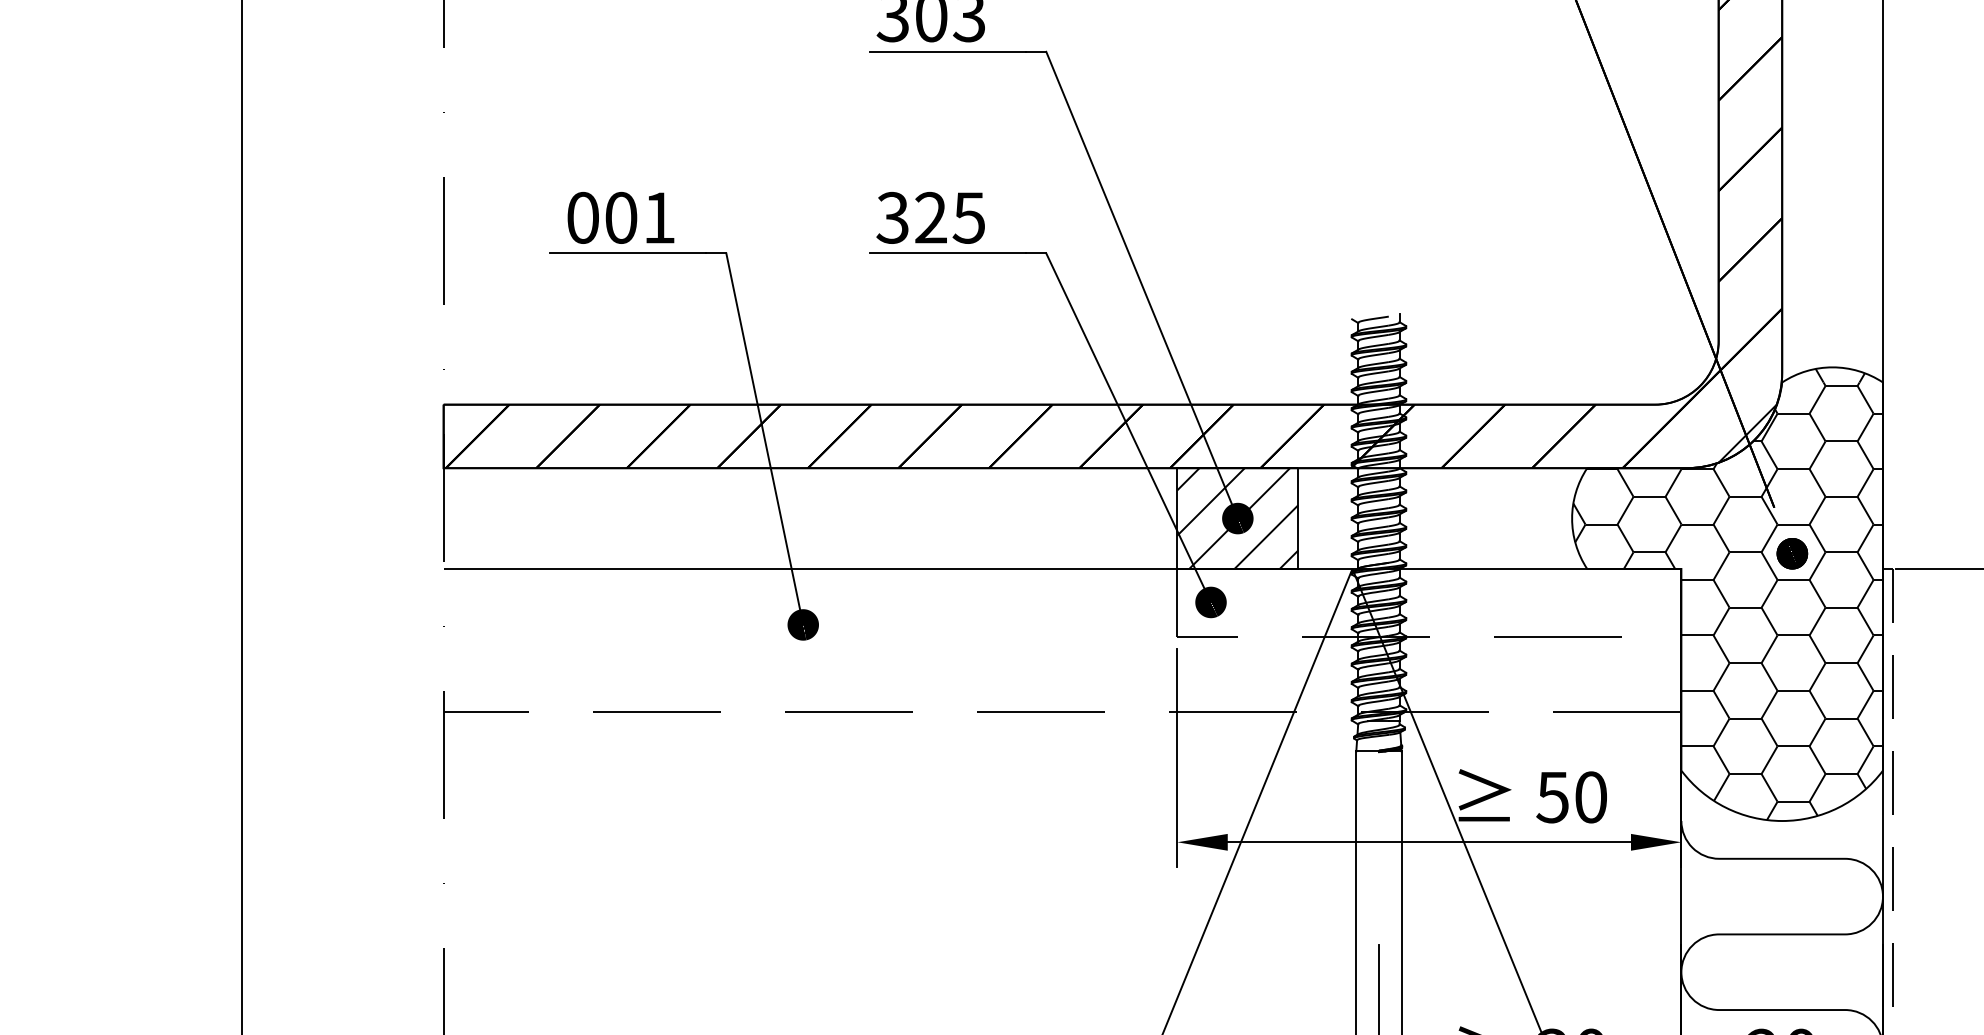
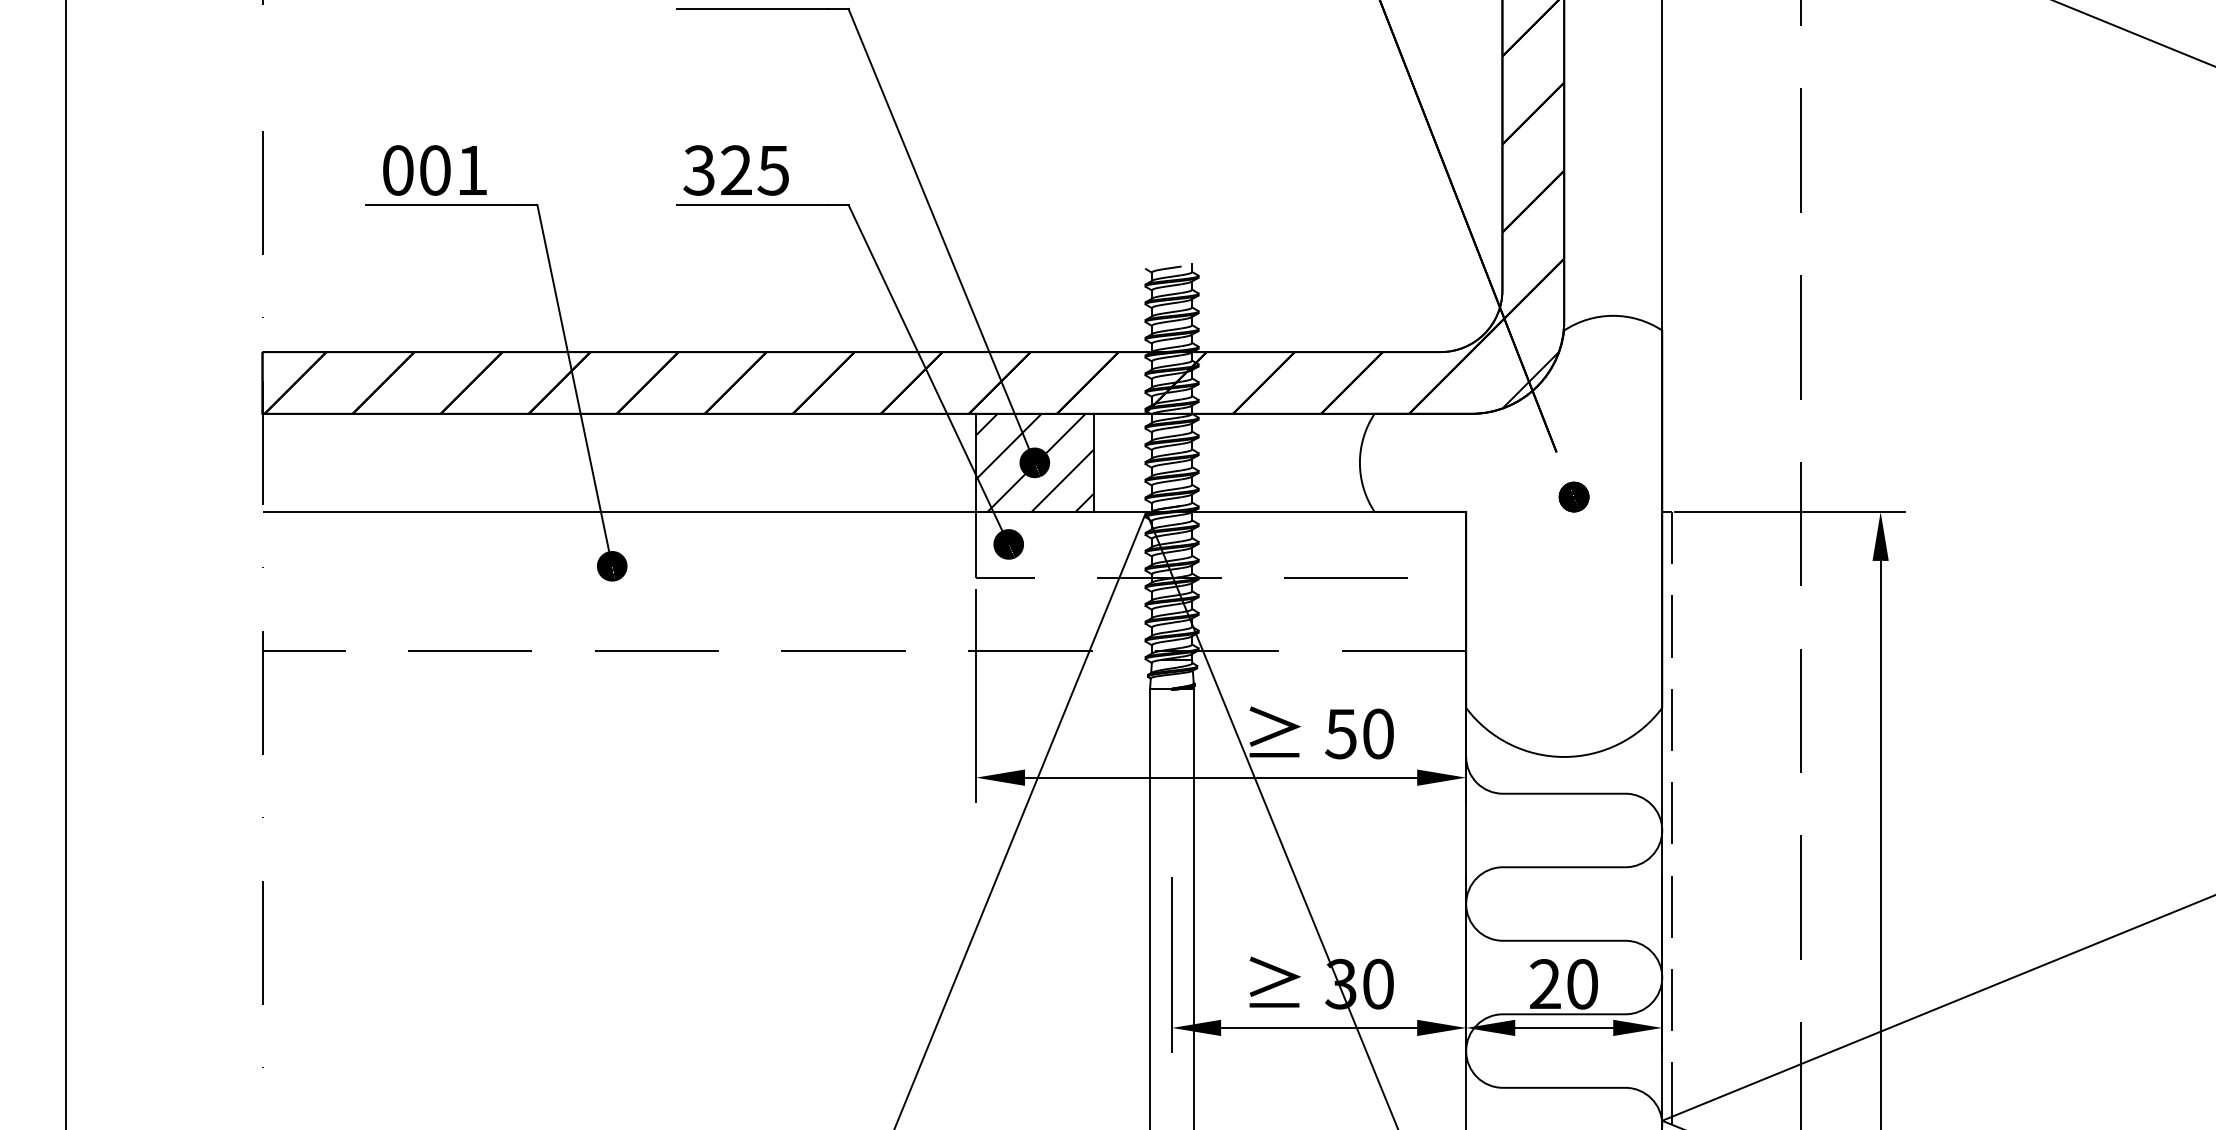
hatch: (1727, 594) -> (1511, 536), removed

